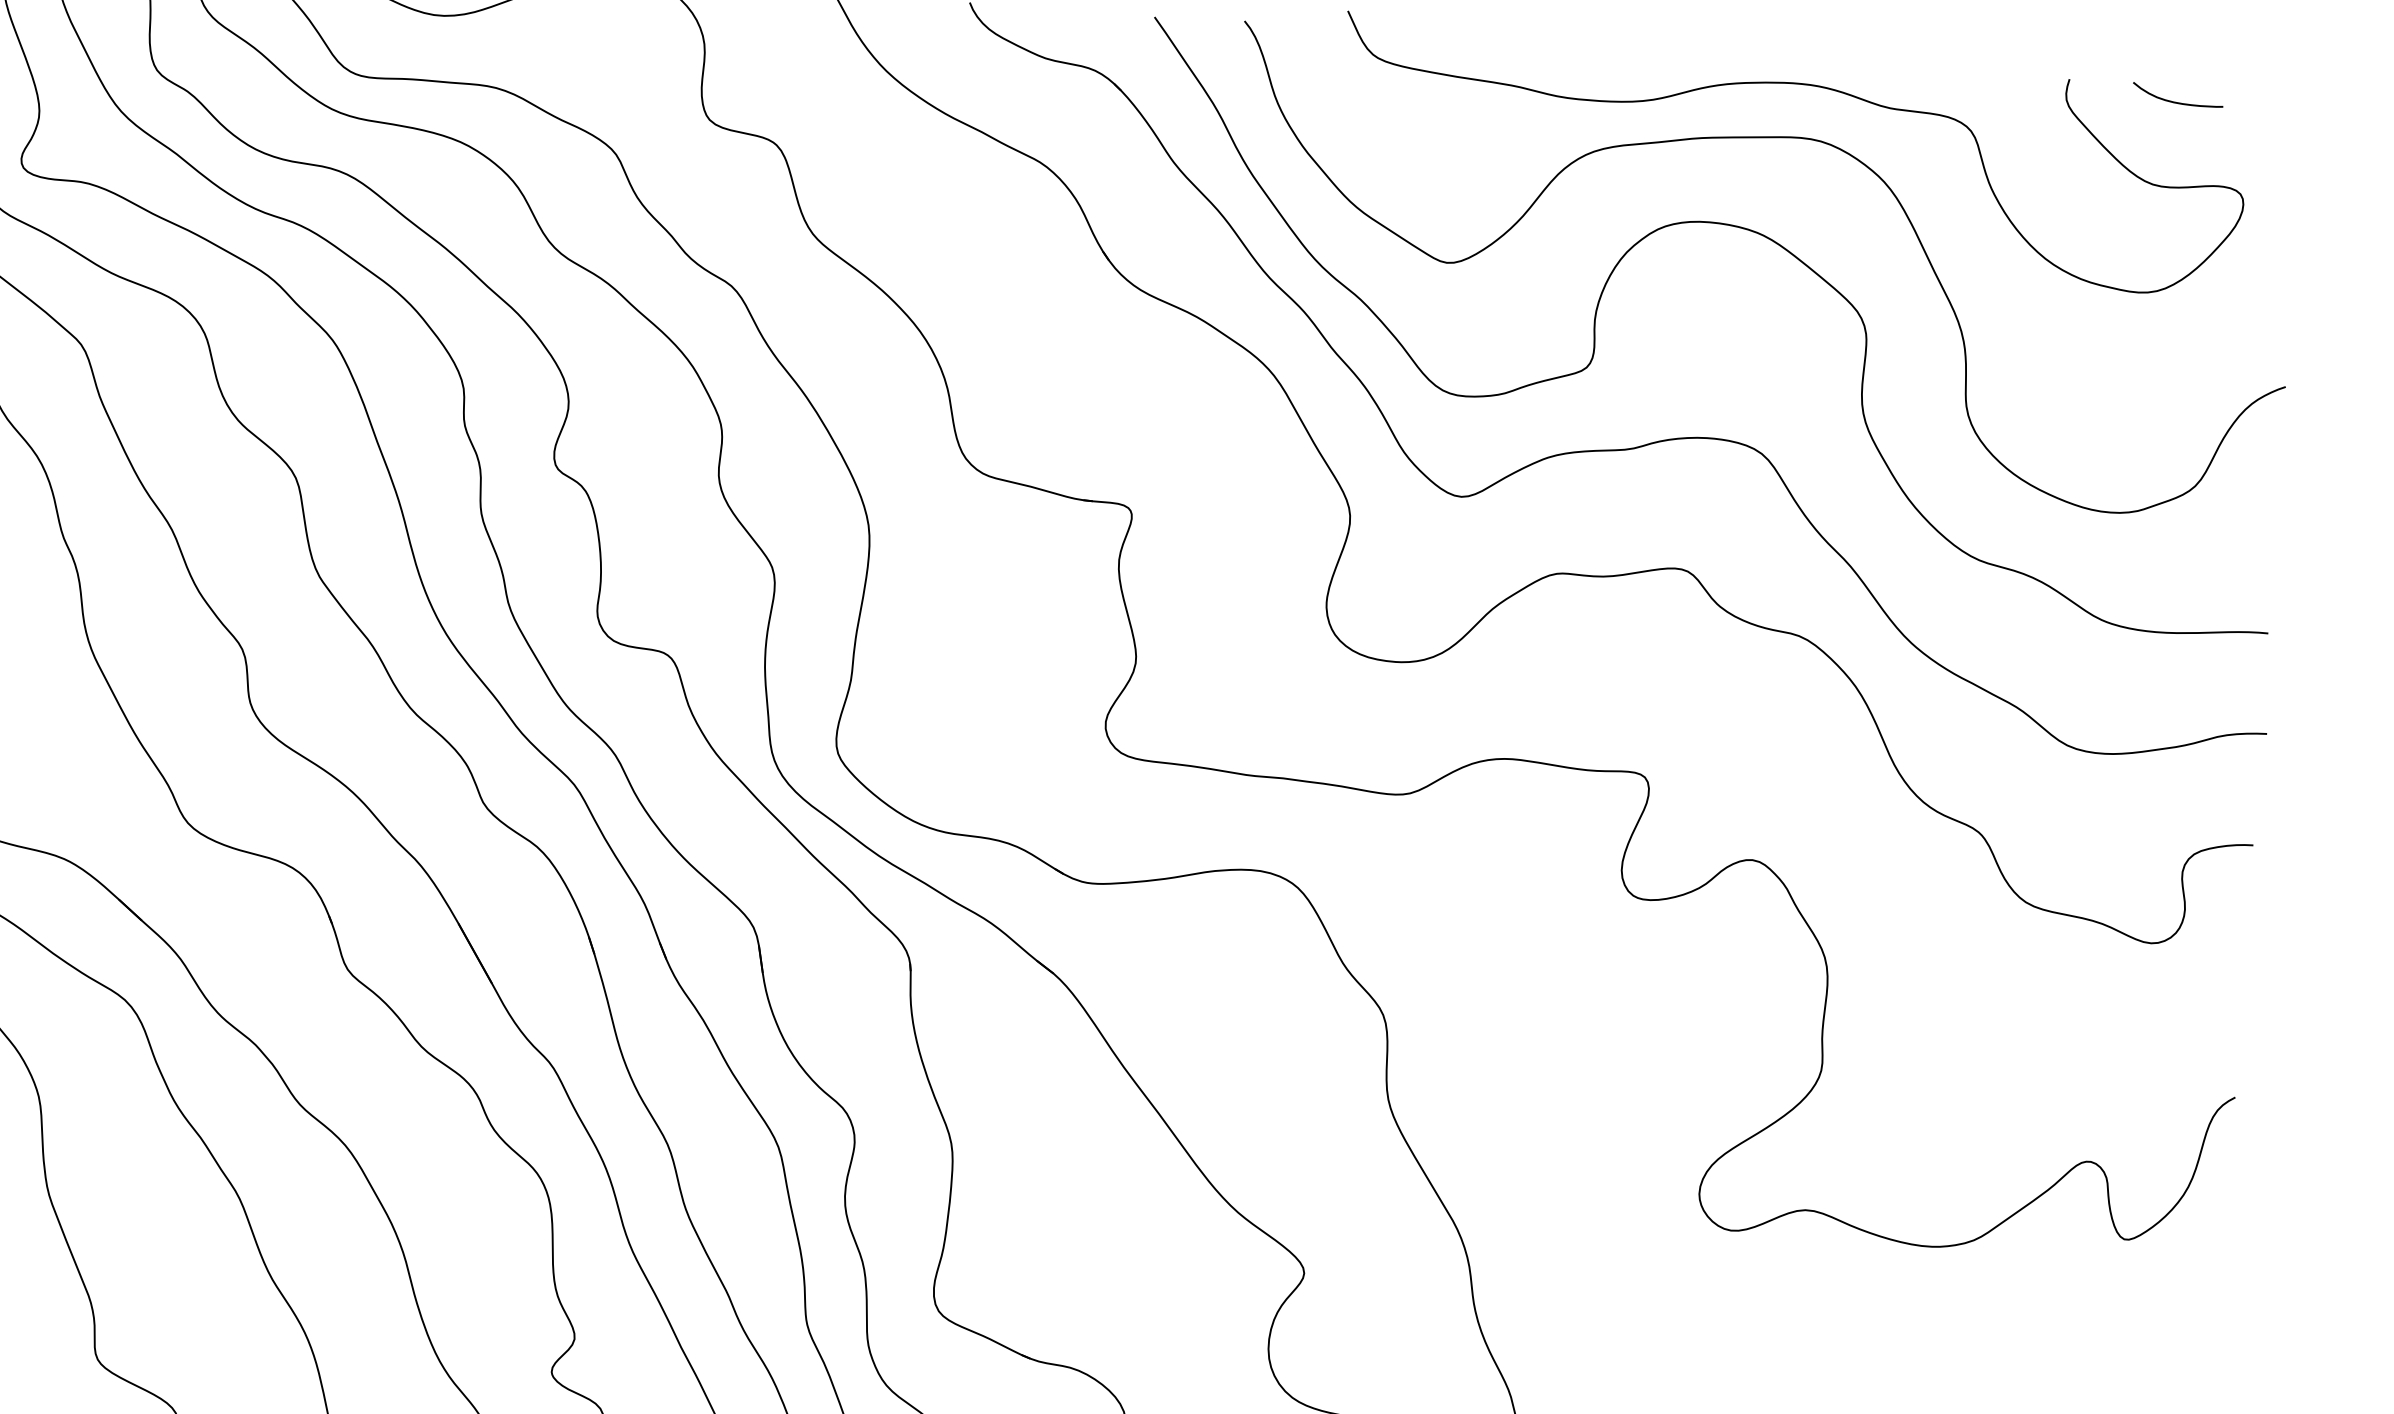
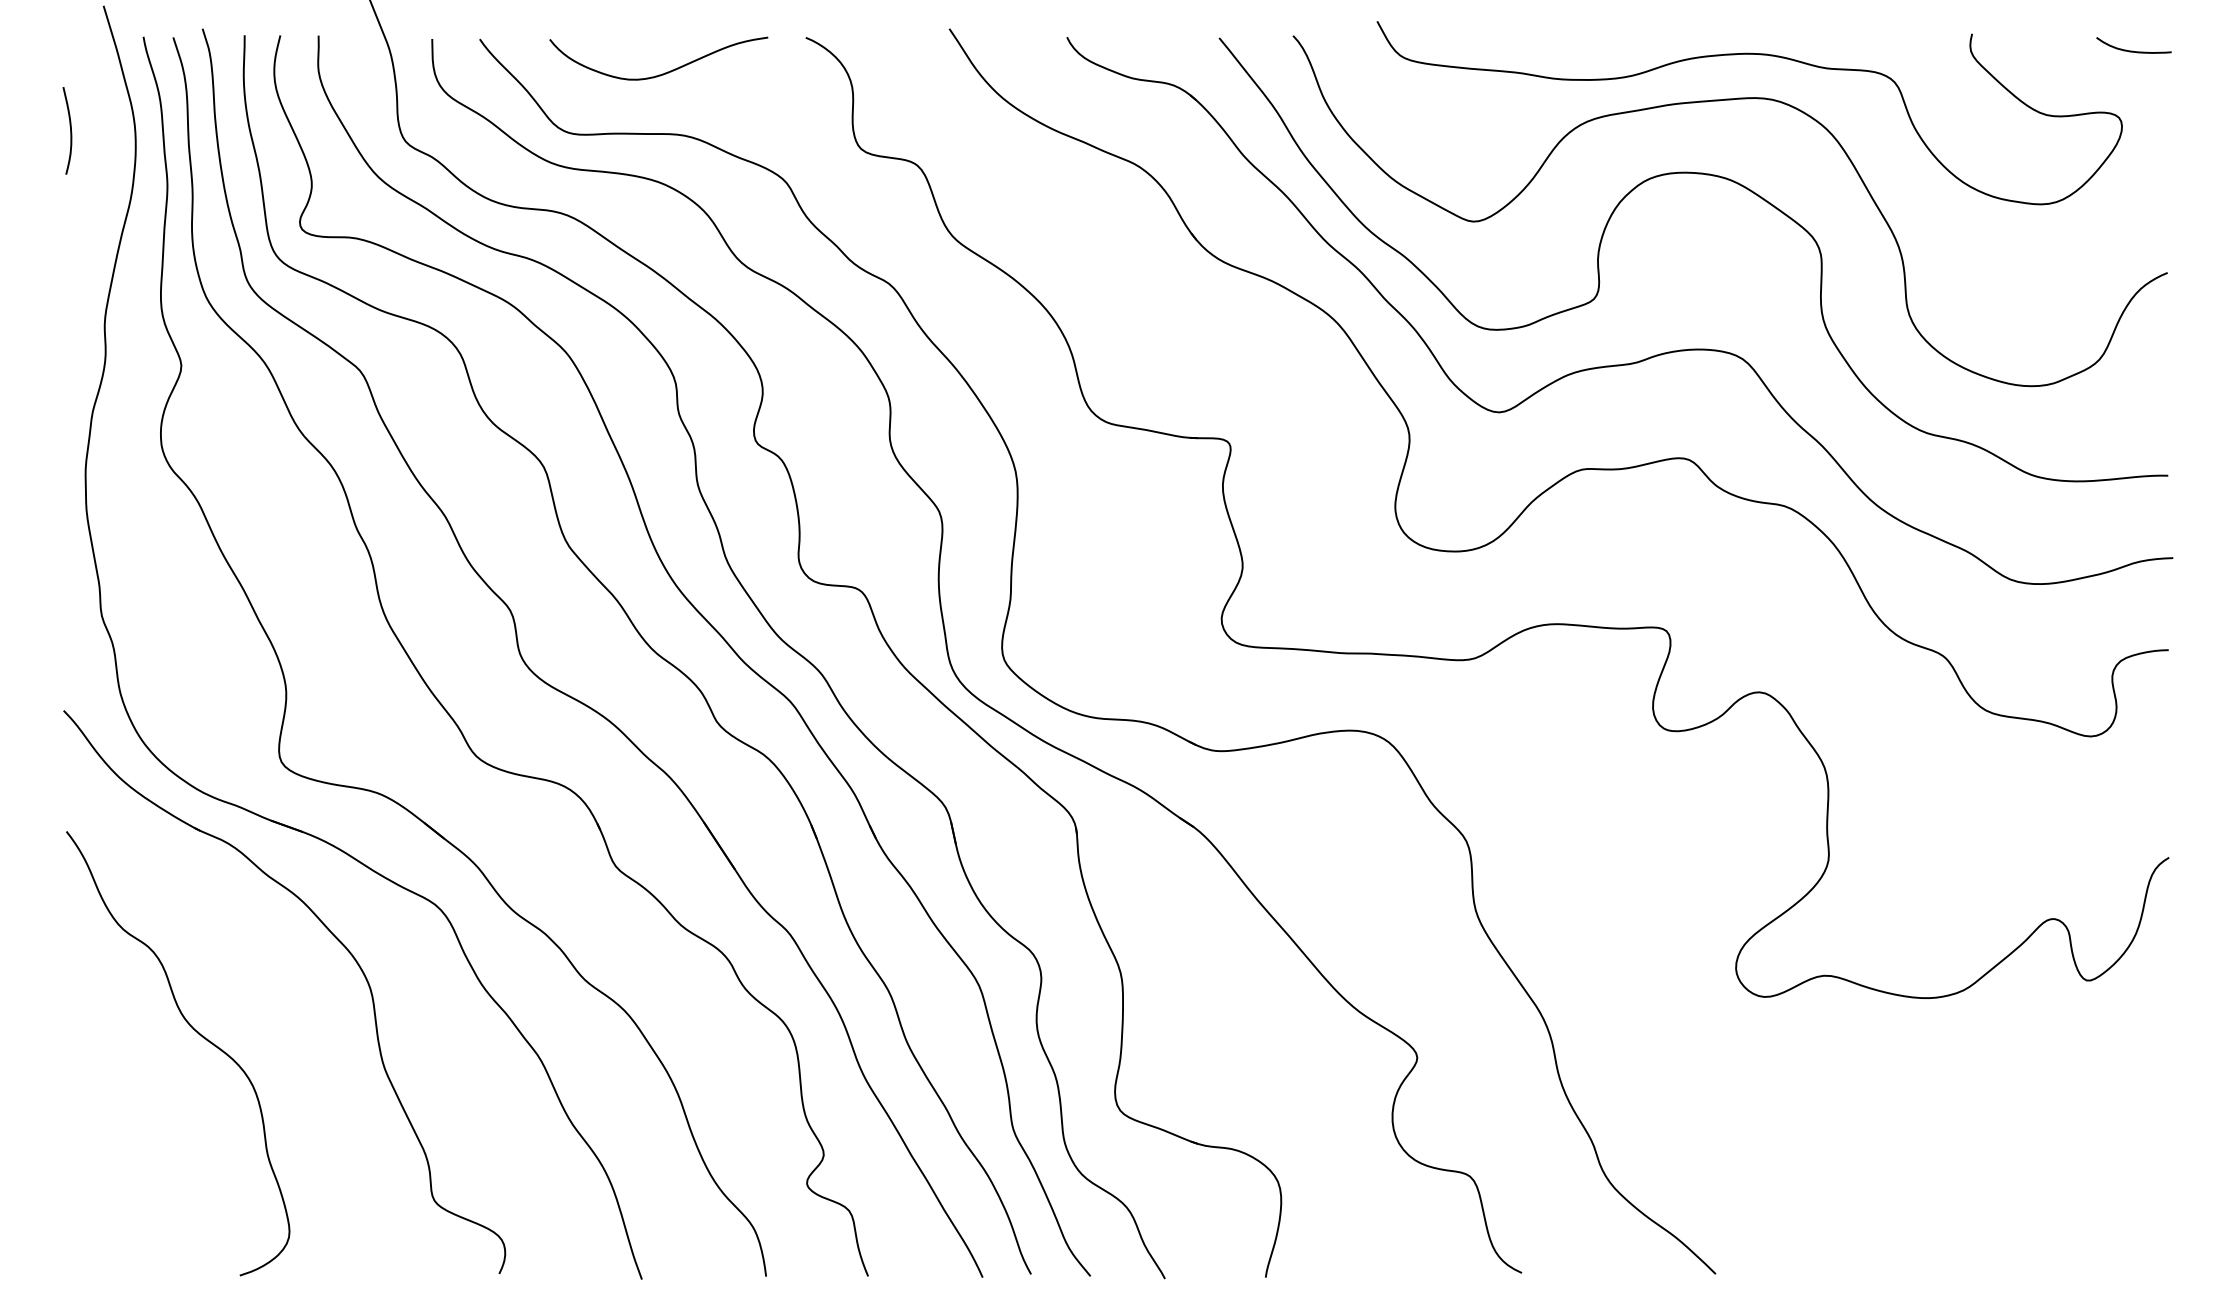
curve: (2177, 101) -> (2133, 50), moved

